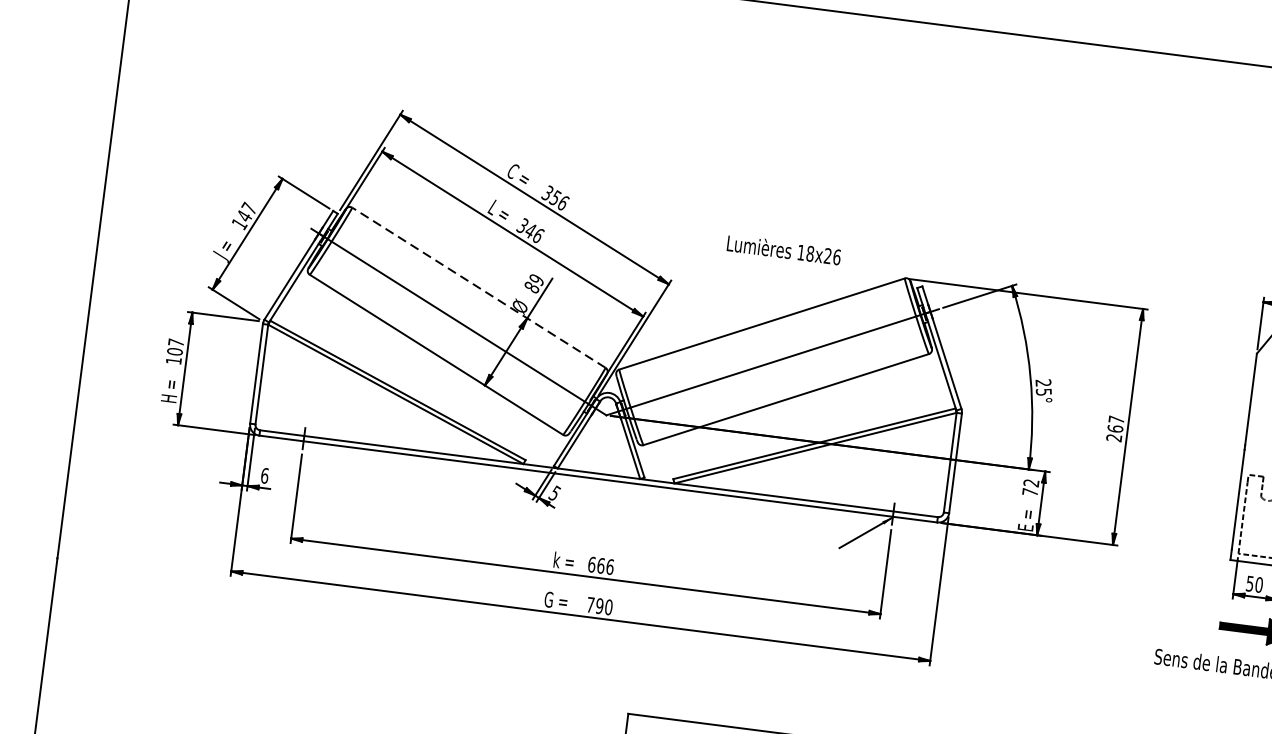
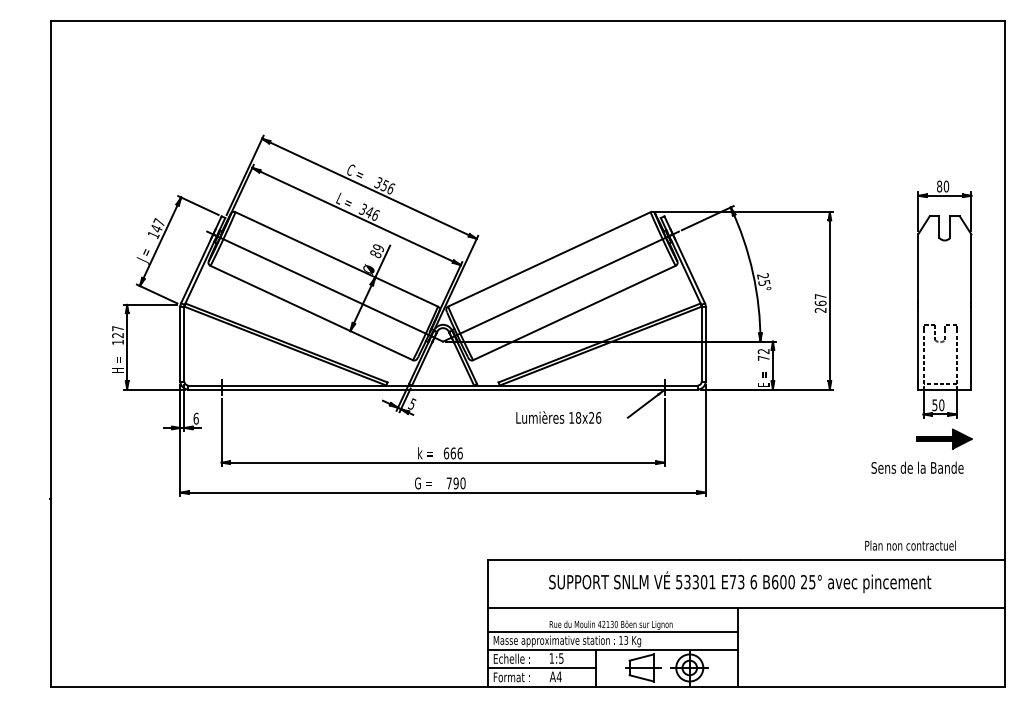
text: (783, 249) -> (558, 417), moved
line: (478, 287) -> (336, 259), dashed -> solid
text: (174, 351) -> (117, 335), 107 -> 127

